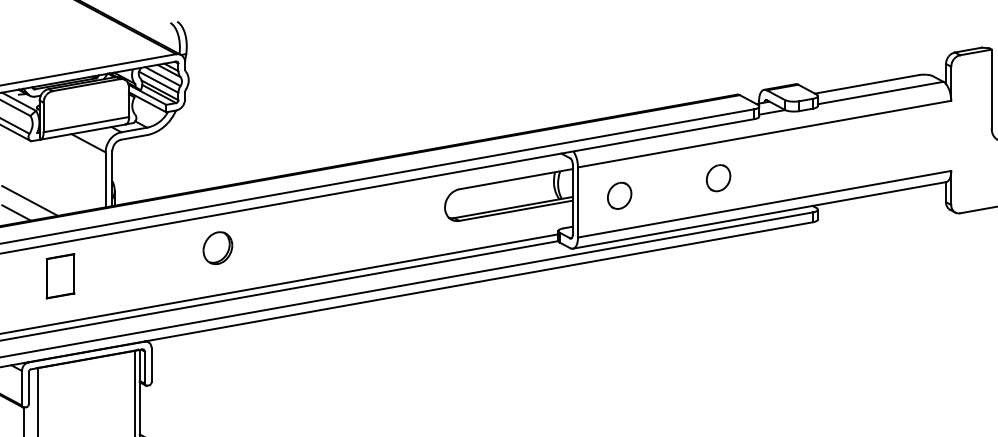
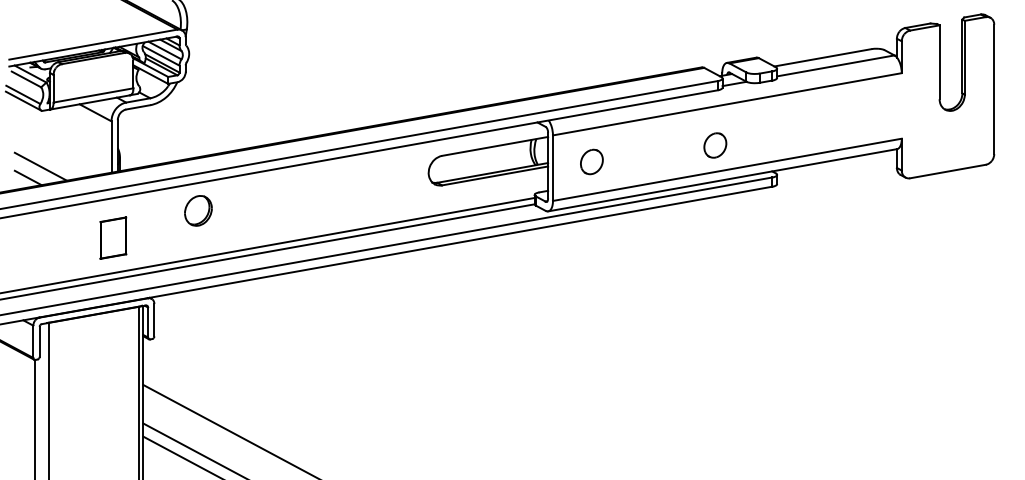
part: (718, 178) -> (715, 145), moved
part: (217, 247) -> (198, 210), moved
part: (60, 275) -> (113, 237), moved

